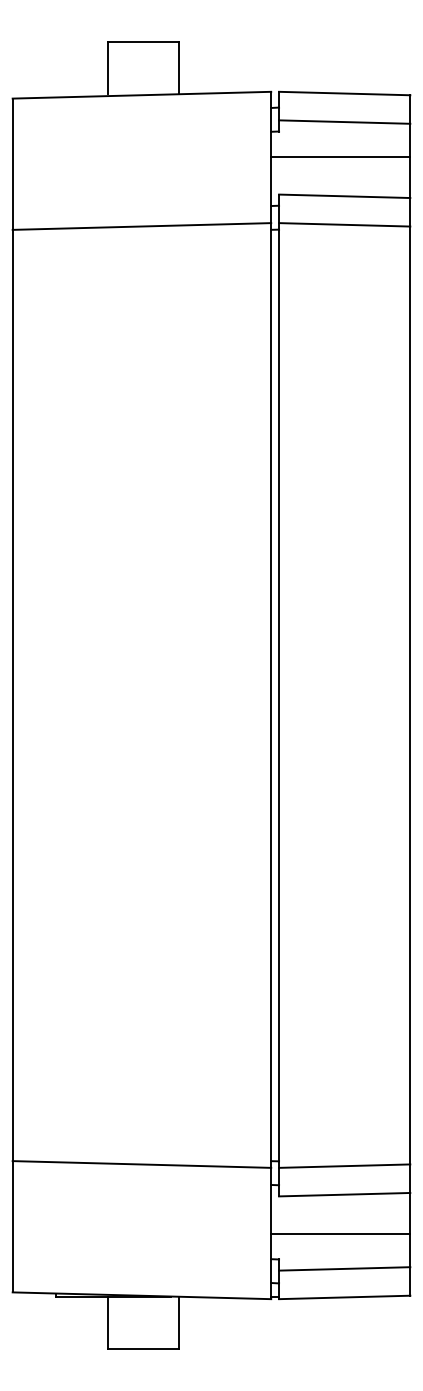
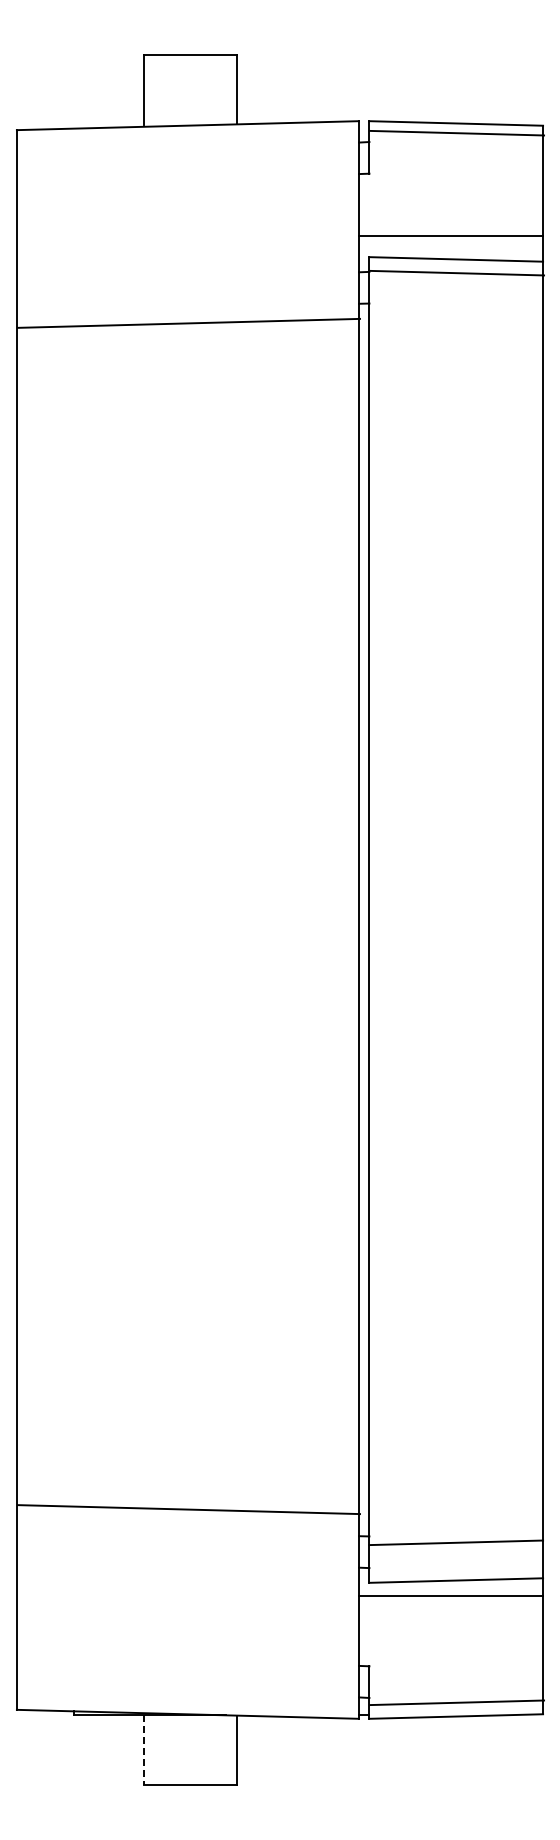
line: (344, 121) -> (457, 132), moved
line: (341, 157) -> (451, 236), moved
line: (344, 224) -> (457, 272), moved
line: (141, 225) -> (188, 322), moved
line: (141, 1164) -> (188, 1509), moved
line: (341, 1233) -> (451, 1595), moved
line: (344, 1268) -> (457, 1702), moved
line: (108, 1323) -> (143, 1750), solid -> dashed

